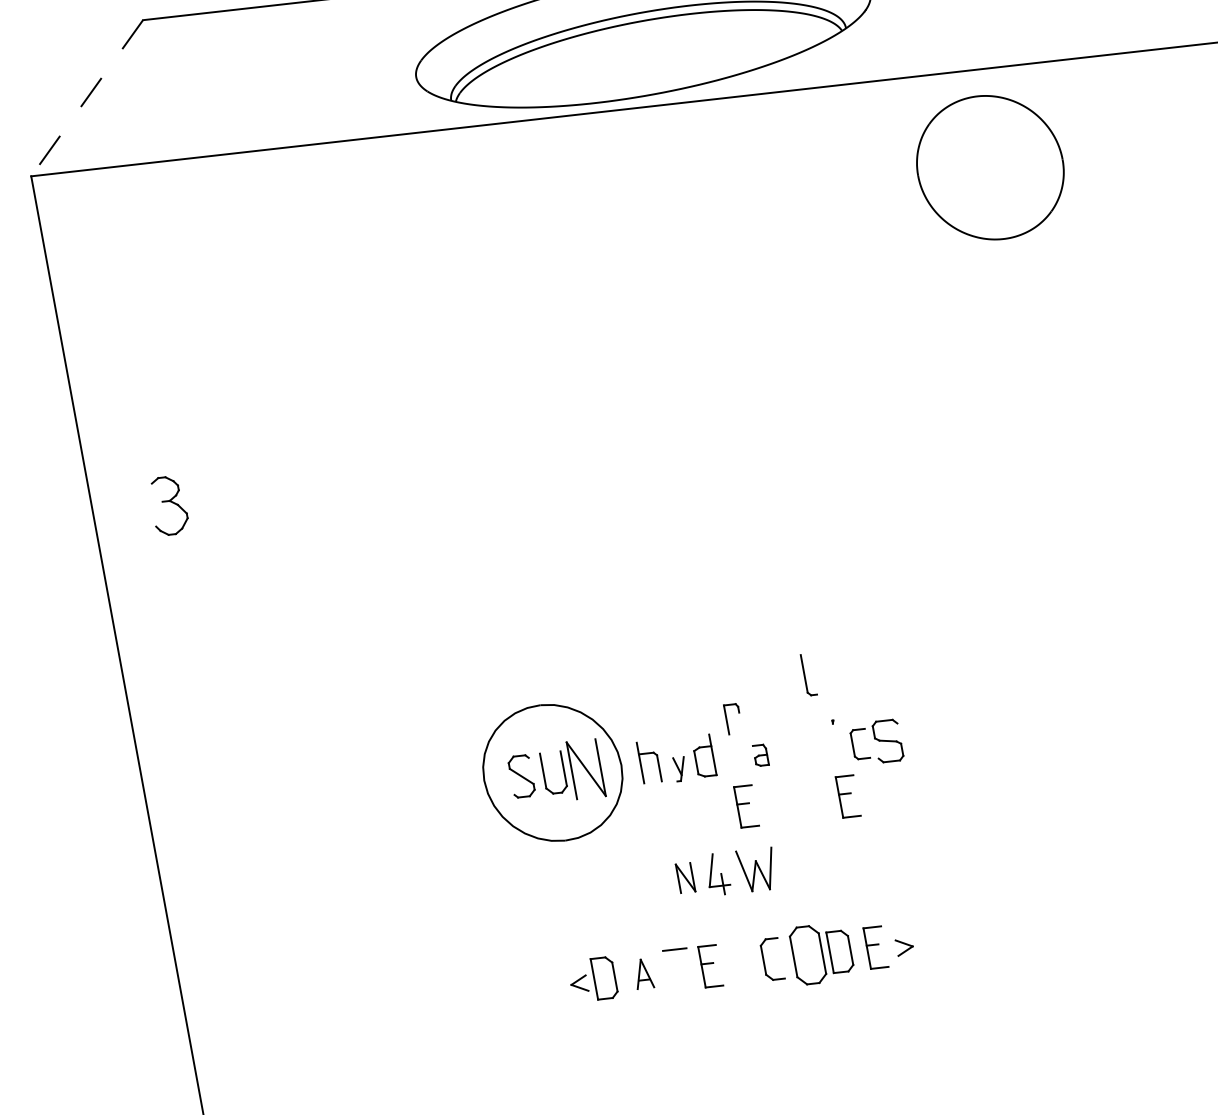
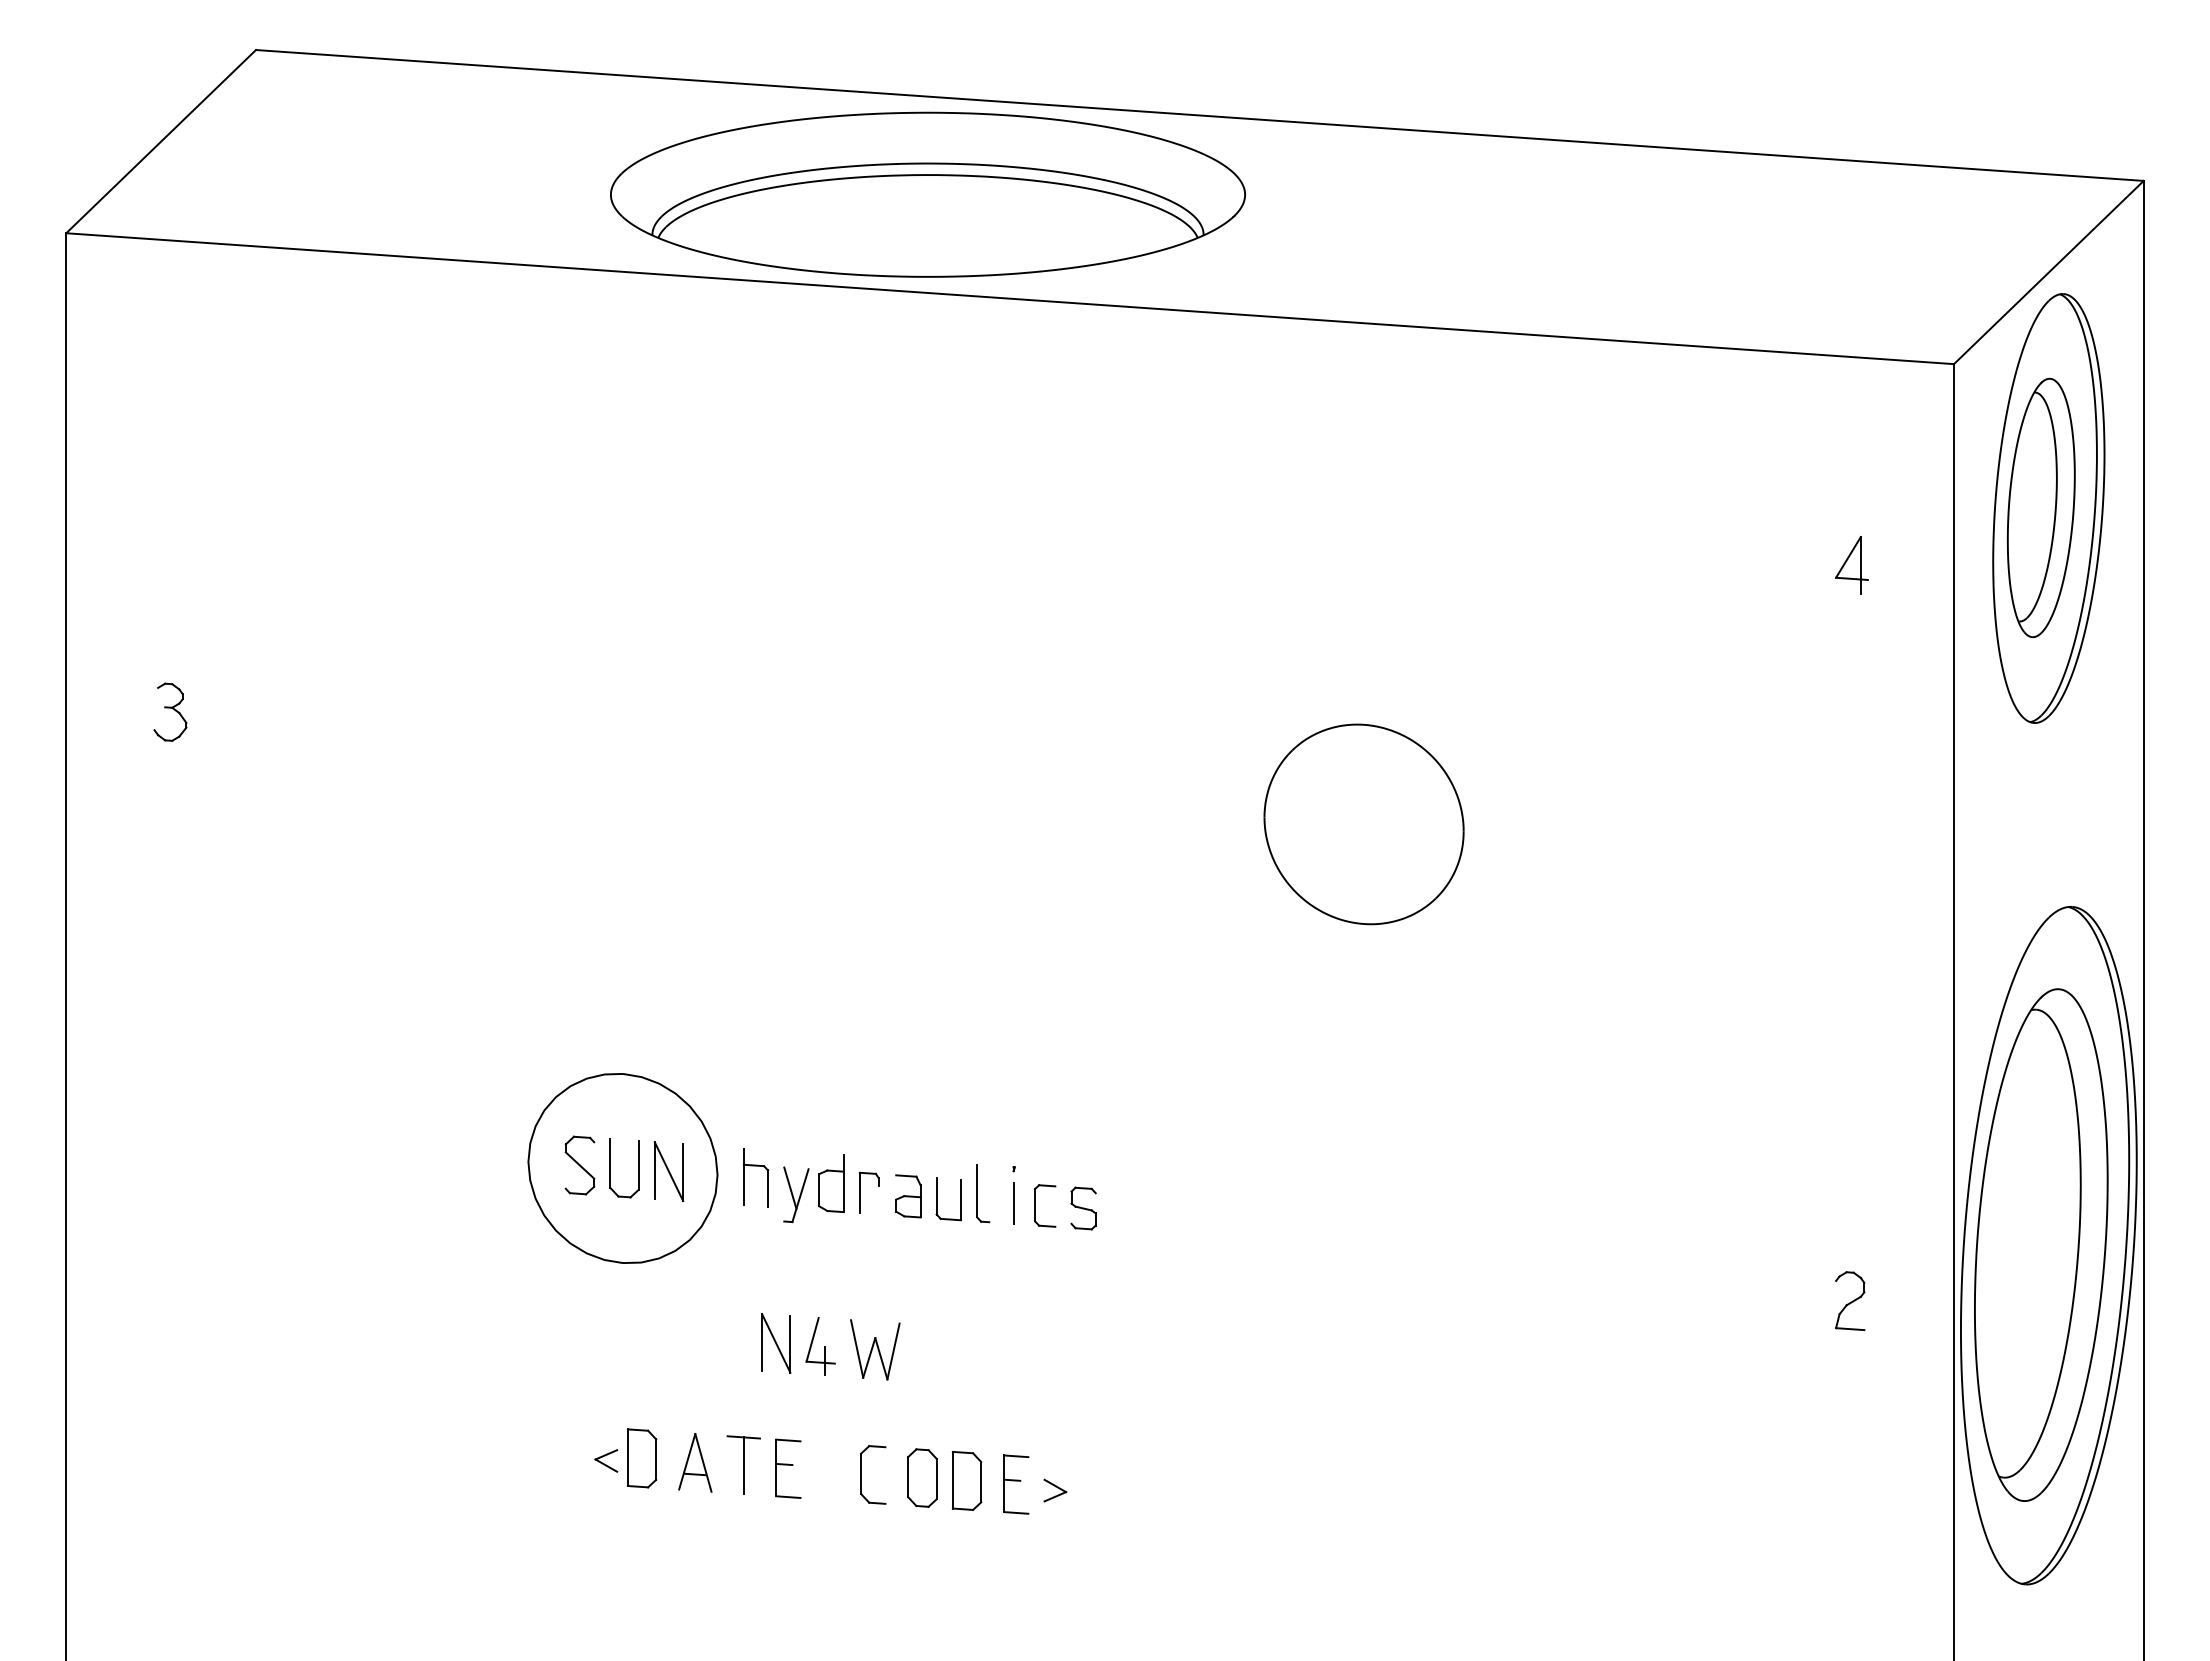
line: (87, 98) -> (161, 141), dashed -> solid
part: (989, 167) -> (1363, 824), moved
part: (168, 505) -> (170, 711), size x0.71
part: (809, 674) -> (983, 1193), moved
part: (727, 719) -> (860, 1192), moved
part: (887, 741) -> (1083, 1208), size x0.71
line: (837, 746) -> (1013, 1203), added
part: (782, 753) -> (937, 1199), added
part: (761, 755) -> (908, 1196), size x1.43
part: (680, 768) -> (796, 1194), size x1.67
part: (585, 769) -> (668, 1171), size x0.71
part: (848, 796) -> (1016, 1273), removed
part: (746, 806) -> (876, 1261), removed
part: (685, 878) -> (776, 1343), size x1.43
part: (807, 954) -> (922, 1477), size x0.71
line: (678, 969) -> (743, 1465), added
part: (643, 973) -> (695, 1462), size x1.43

